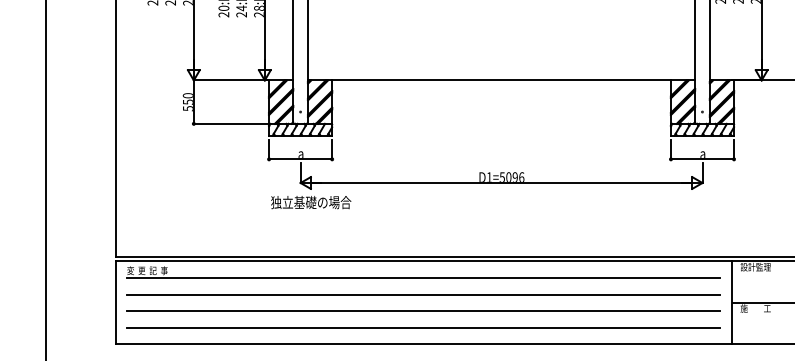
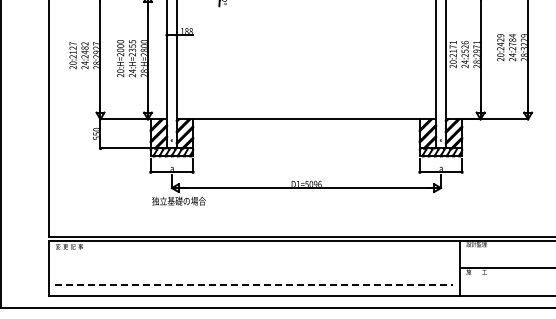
line: (422, 277) -> (253, 251), removed
line: (422, 294) -> (253, 262), removed
line: (422, 310) -> (253, 273), removed
line: (423, 327) -> (254, 284), solid -> dashed

